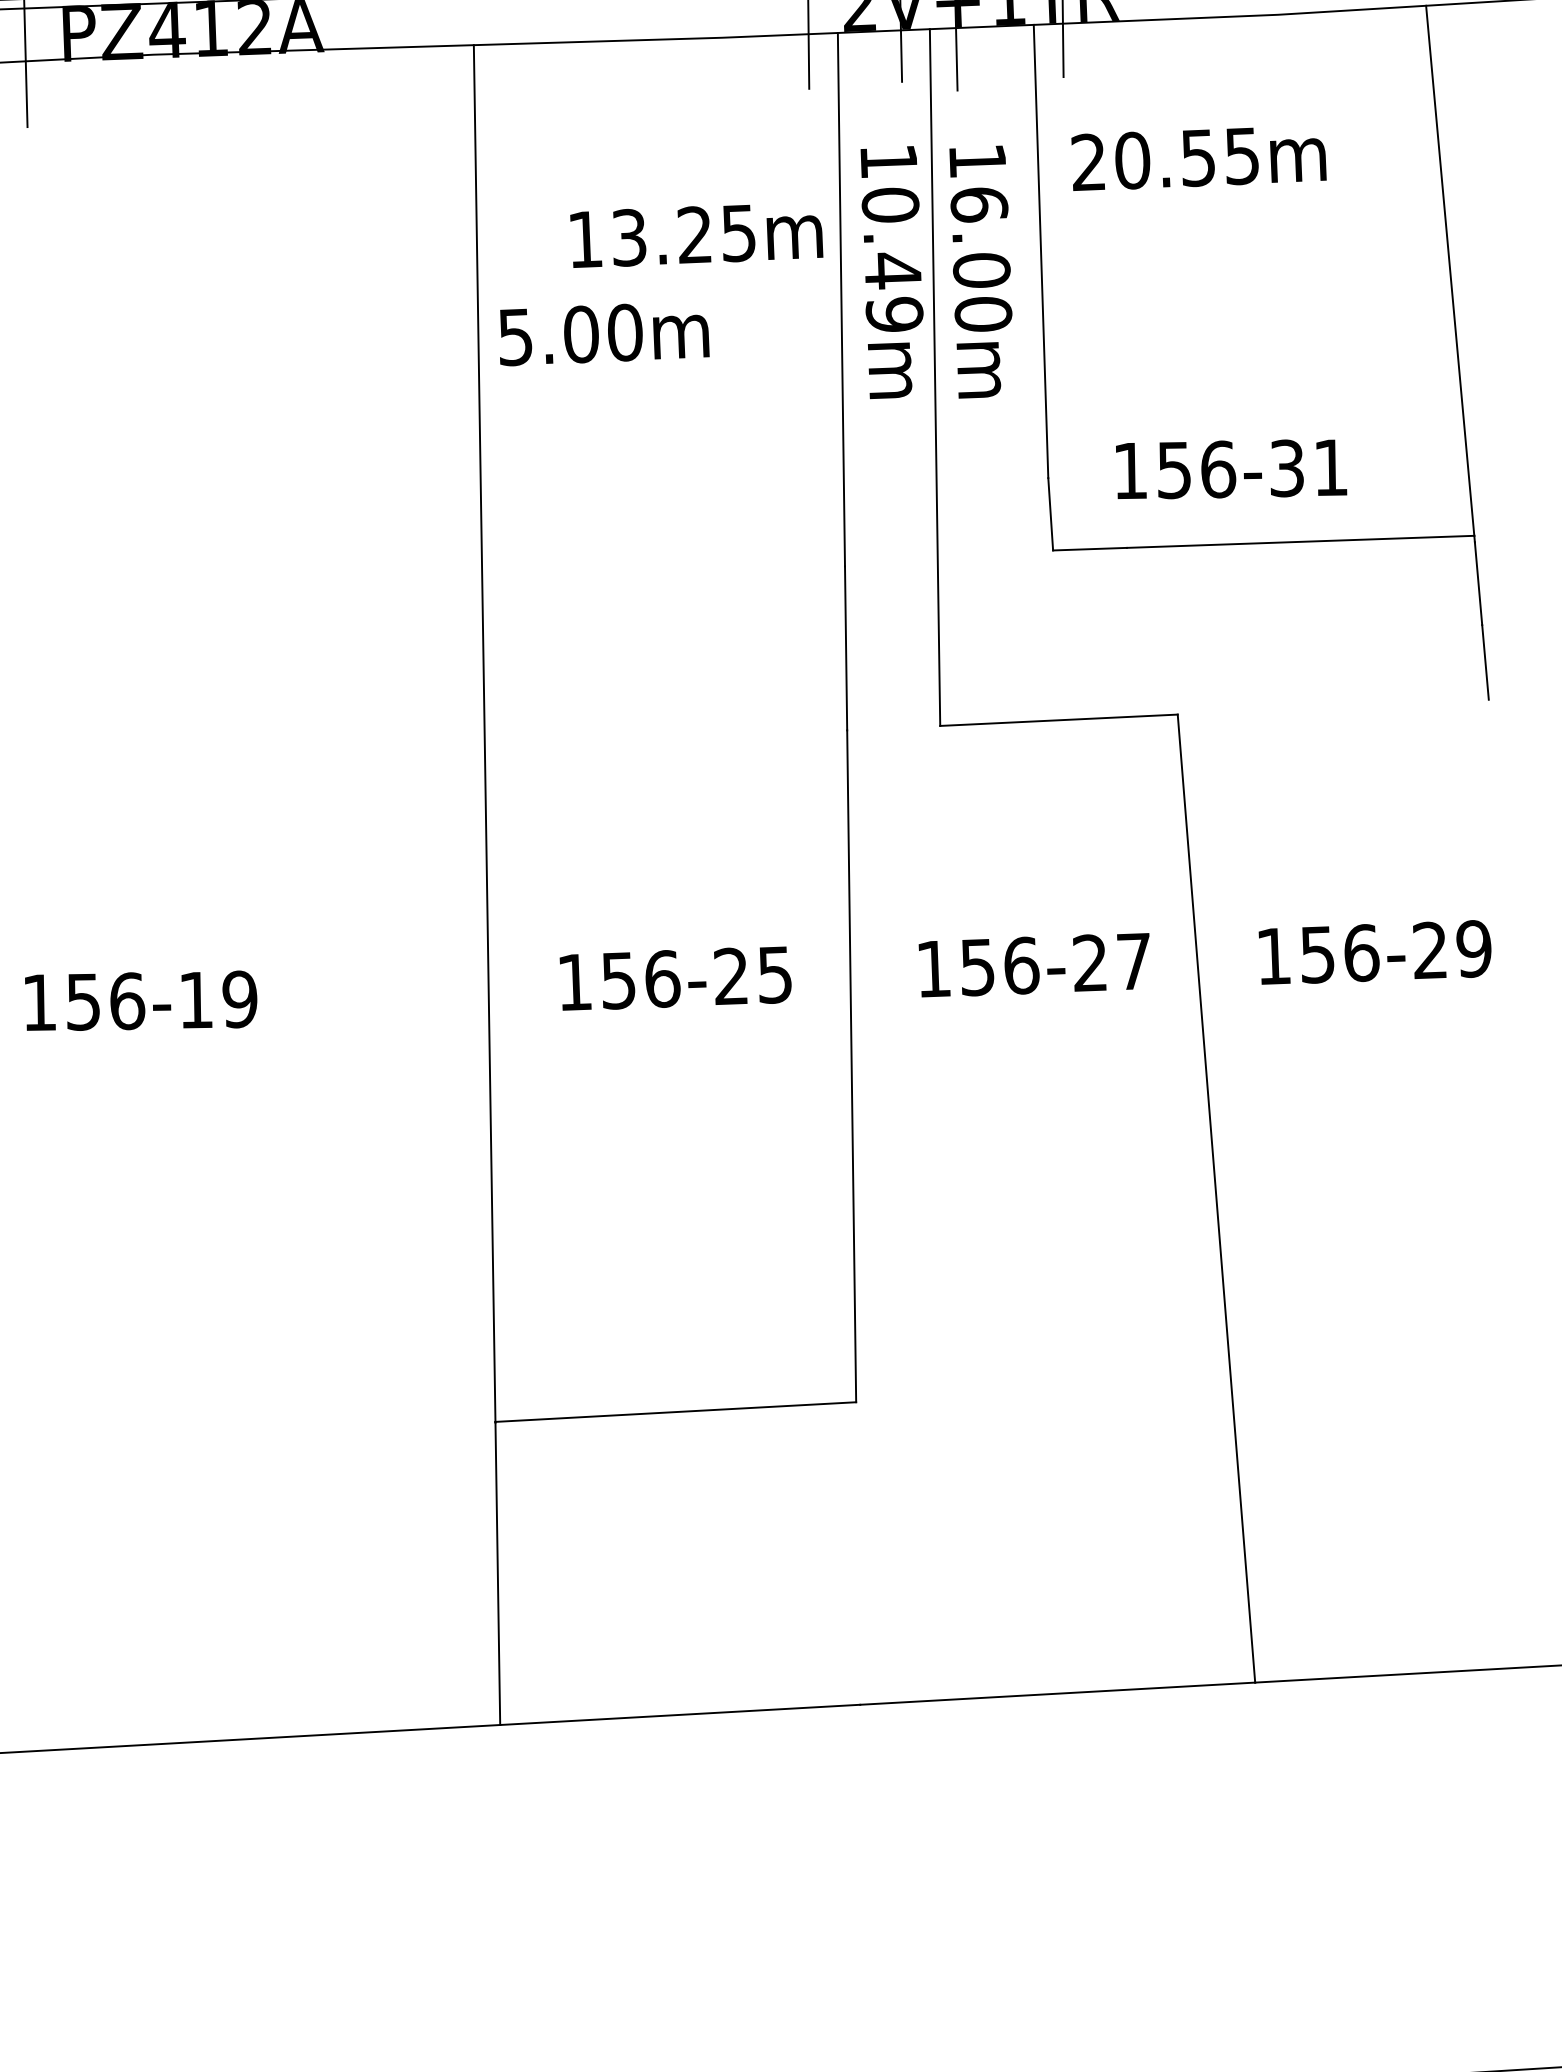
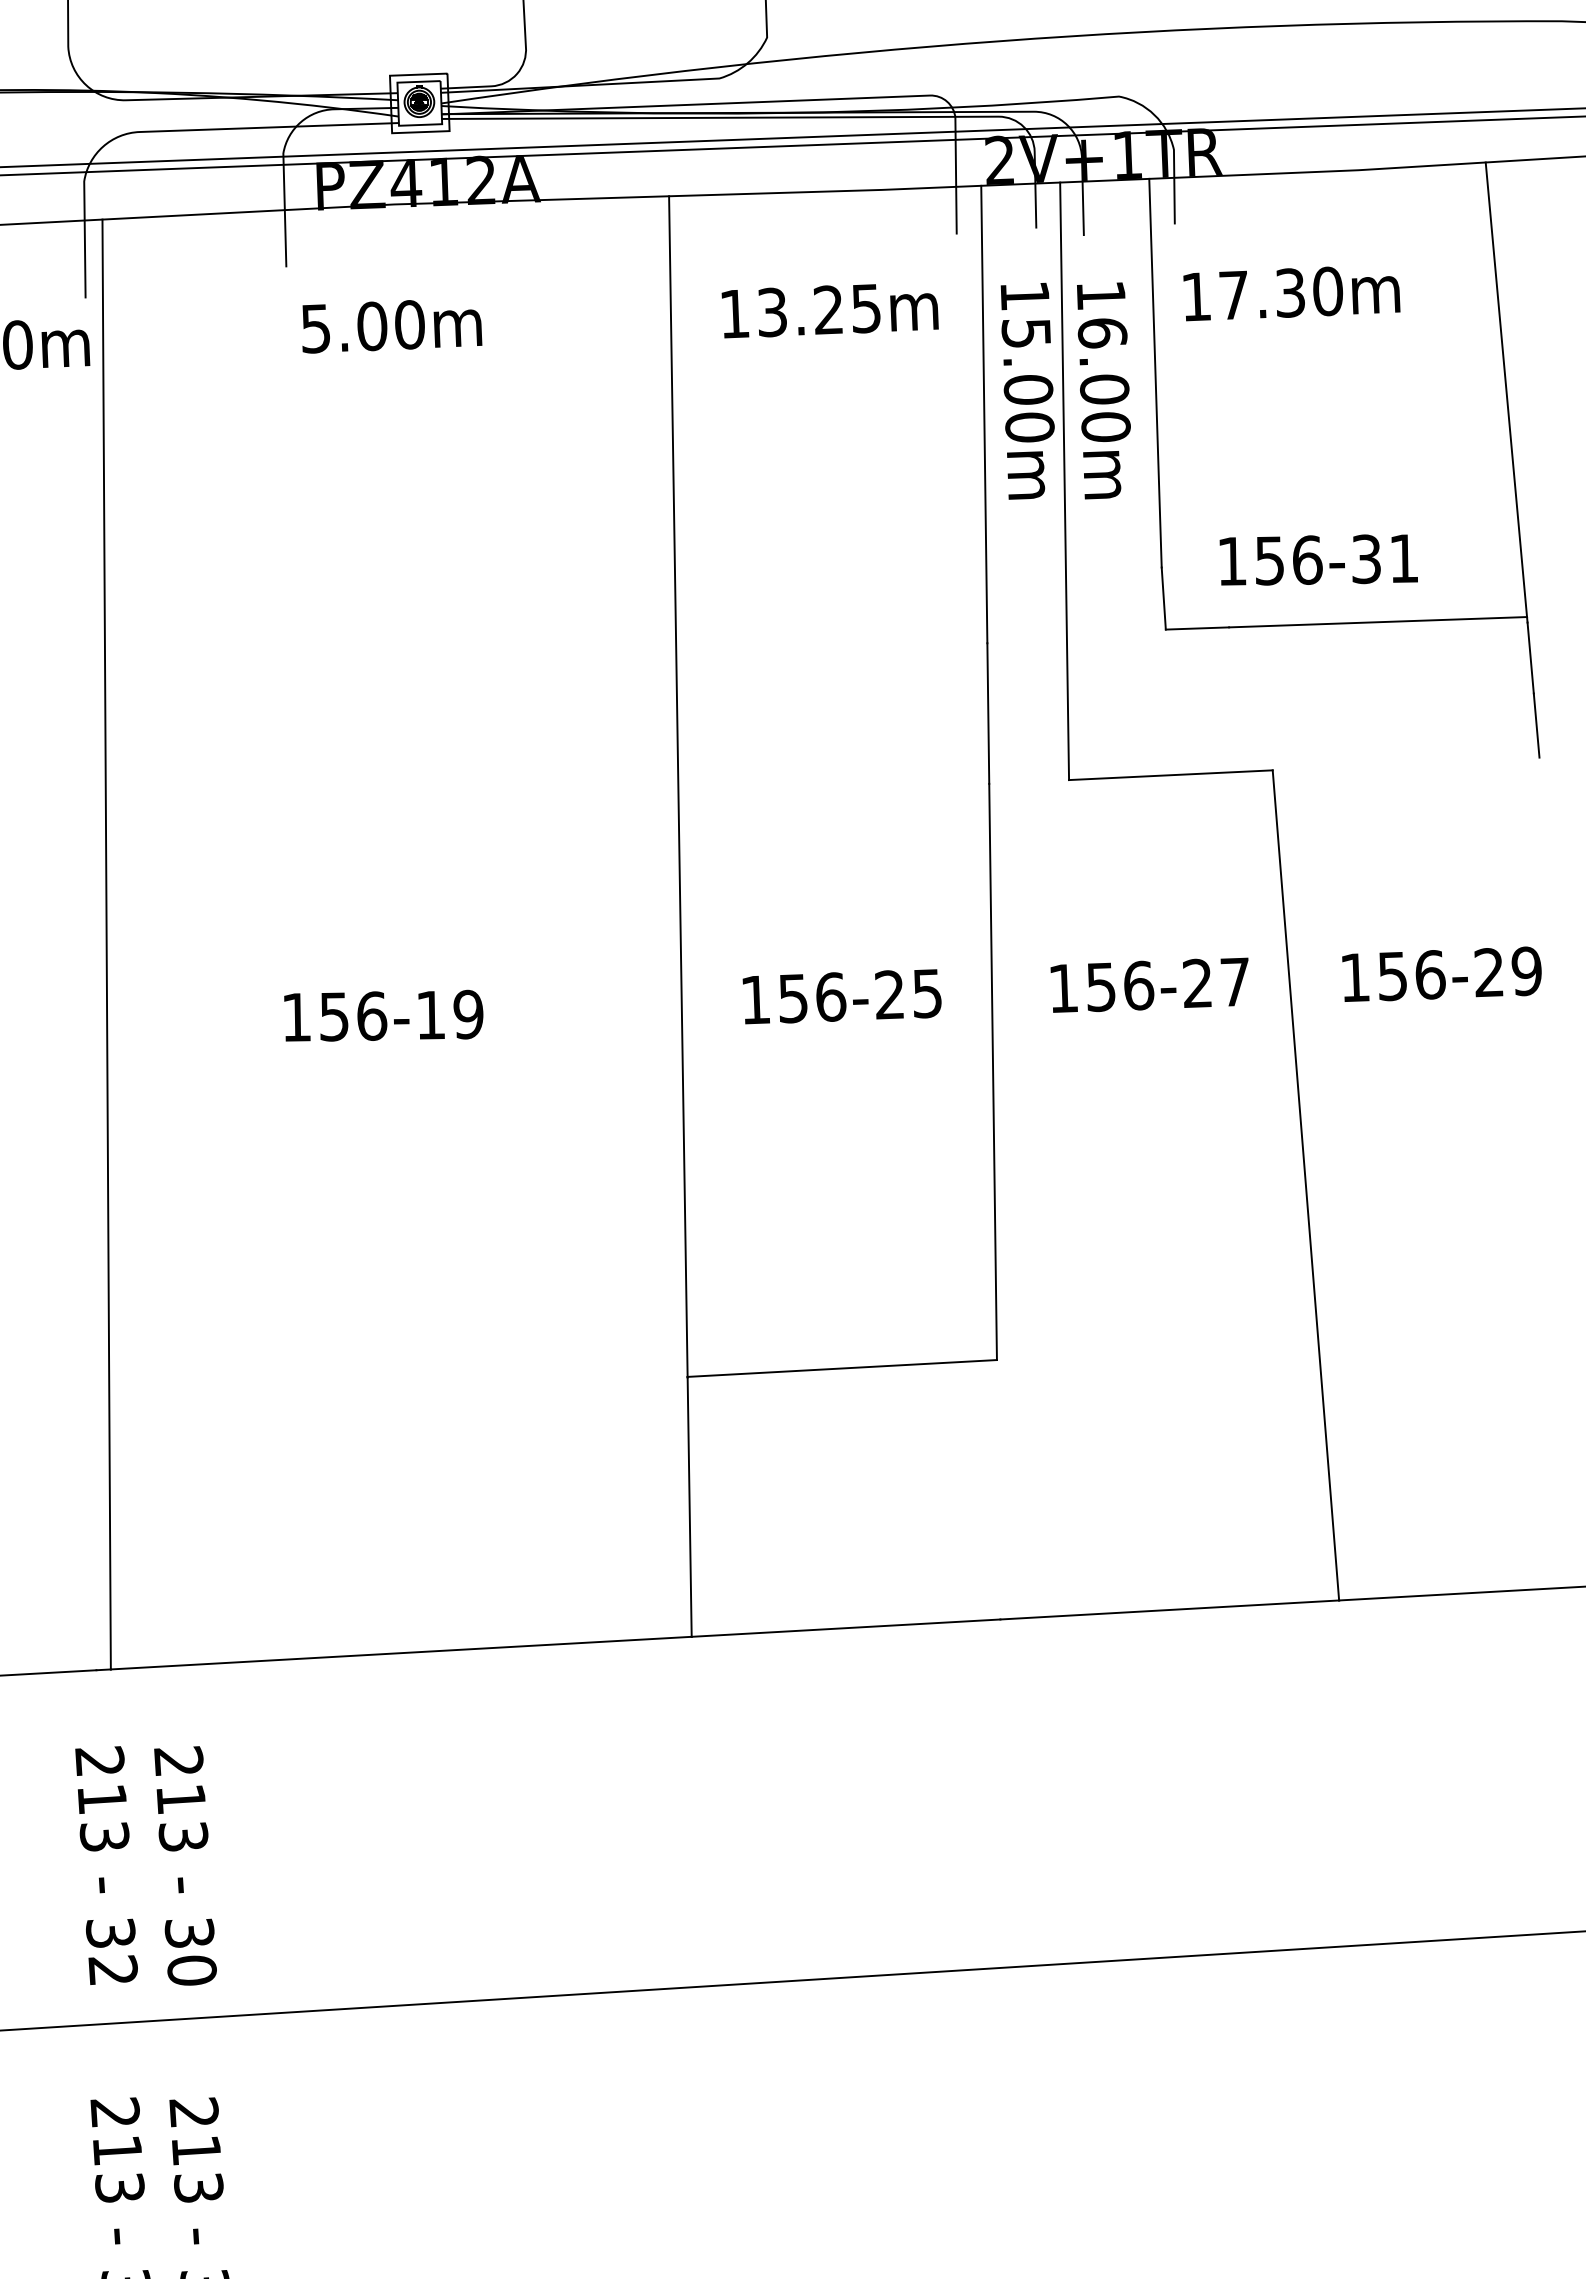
text: (1165, 158) -> (1262, 293), 20.55m -> 17.30m
text: (695, 236) -> (829, 311), moved
text: (891, 259) -> (1027, 380), 10.49m -> 15.00m
text: (604, 334) -> (392, 326), moved

